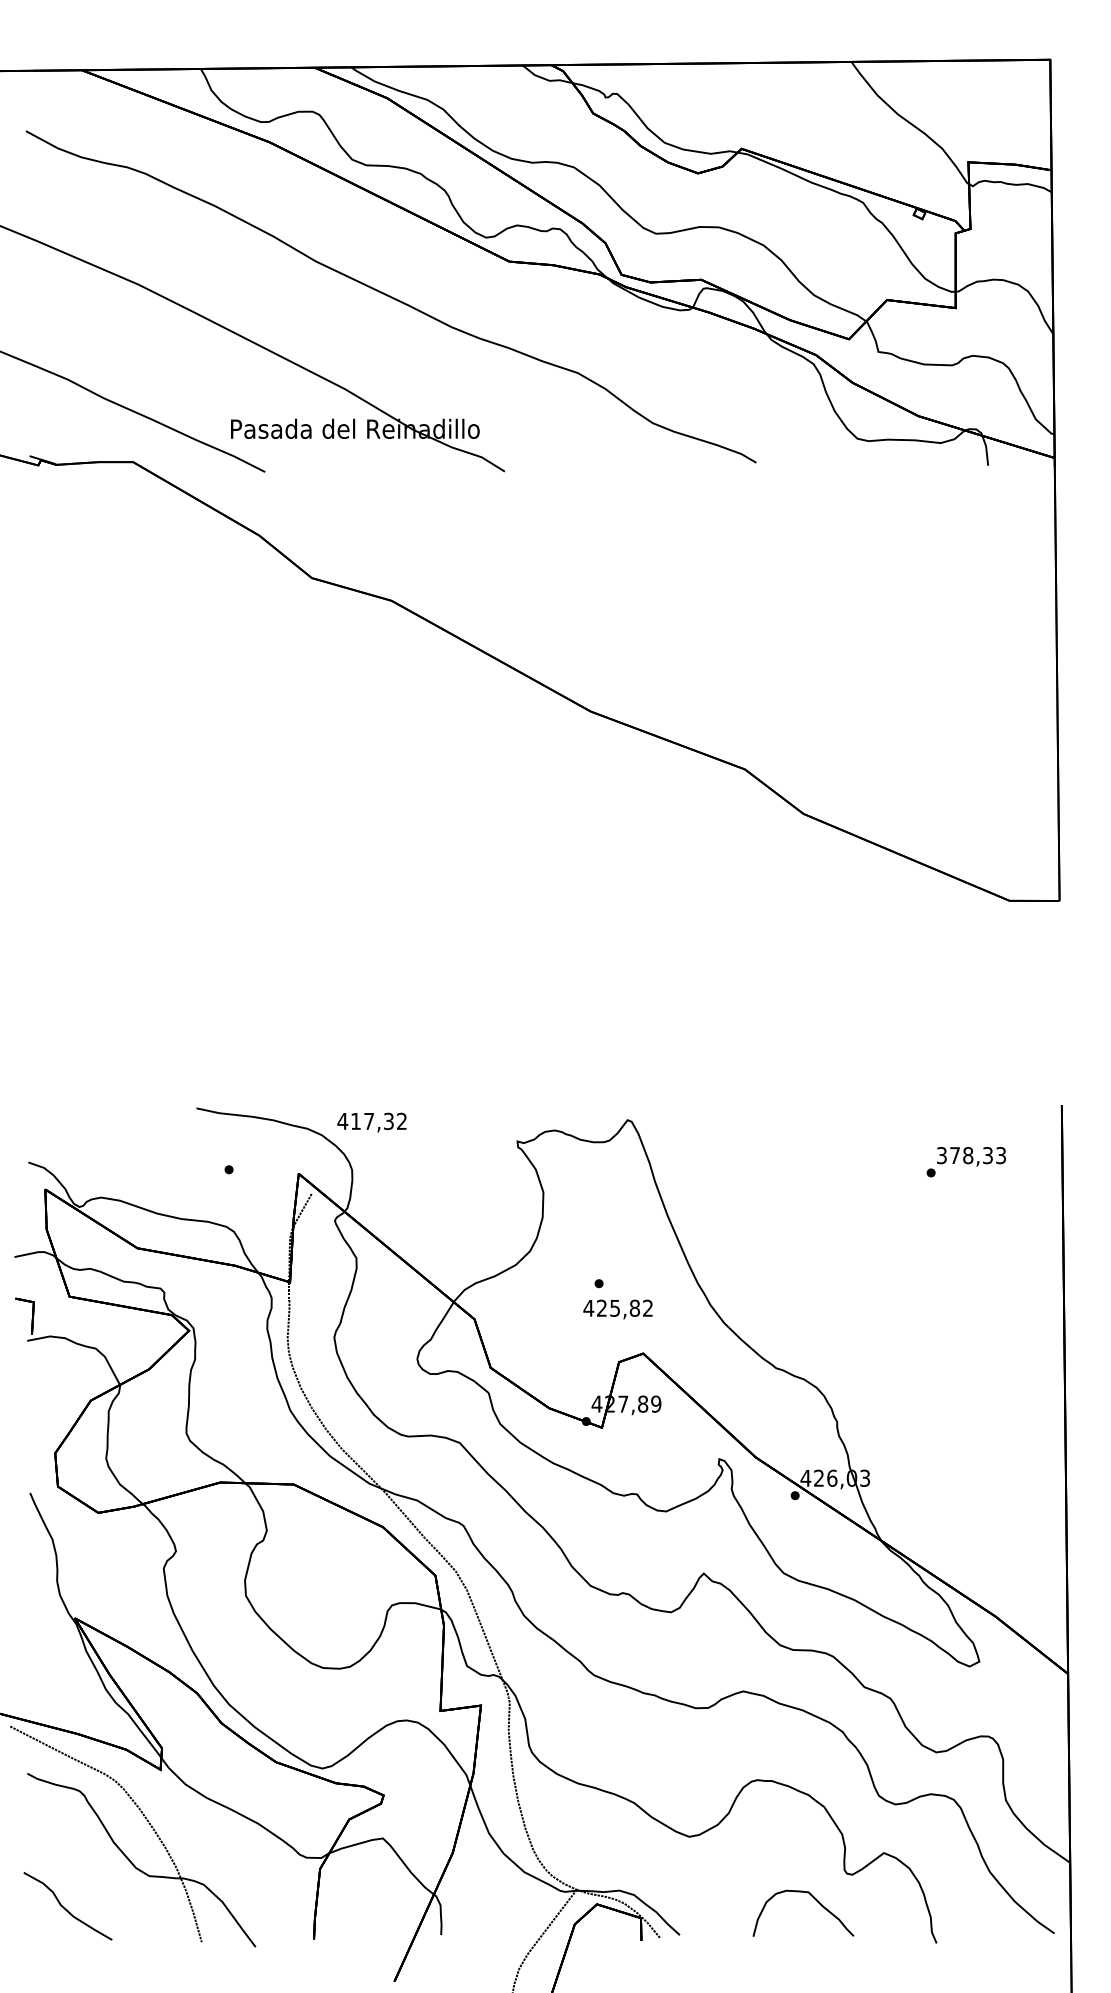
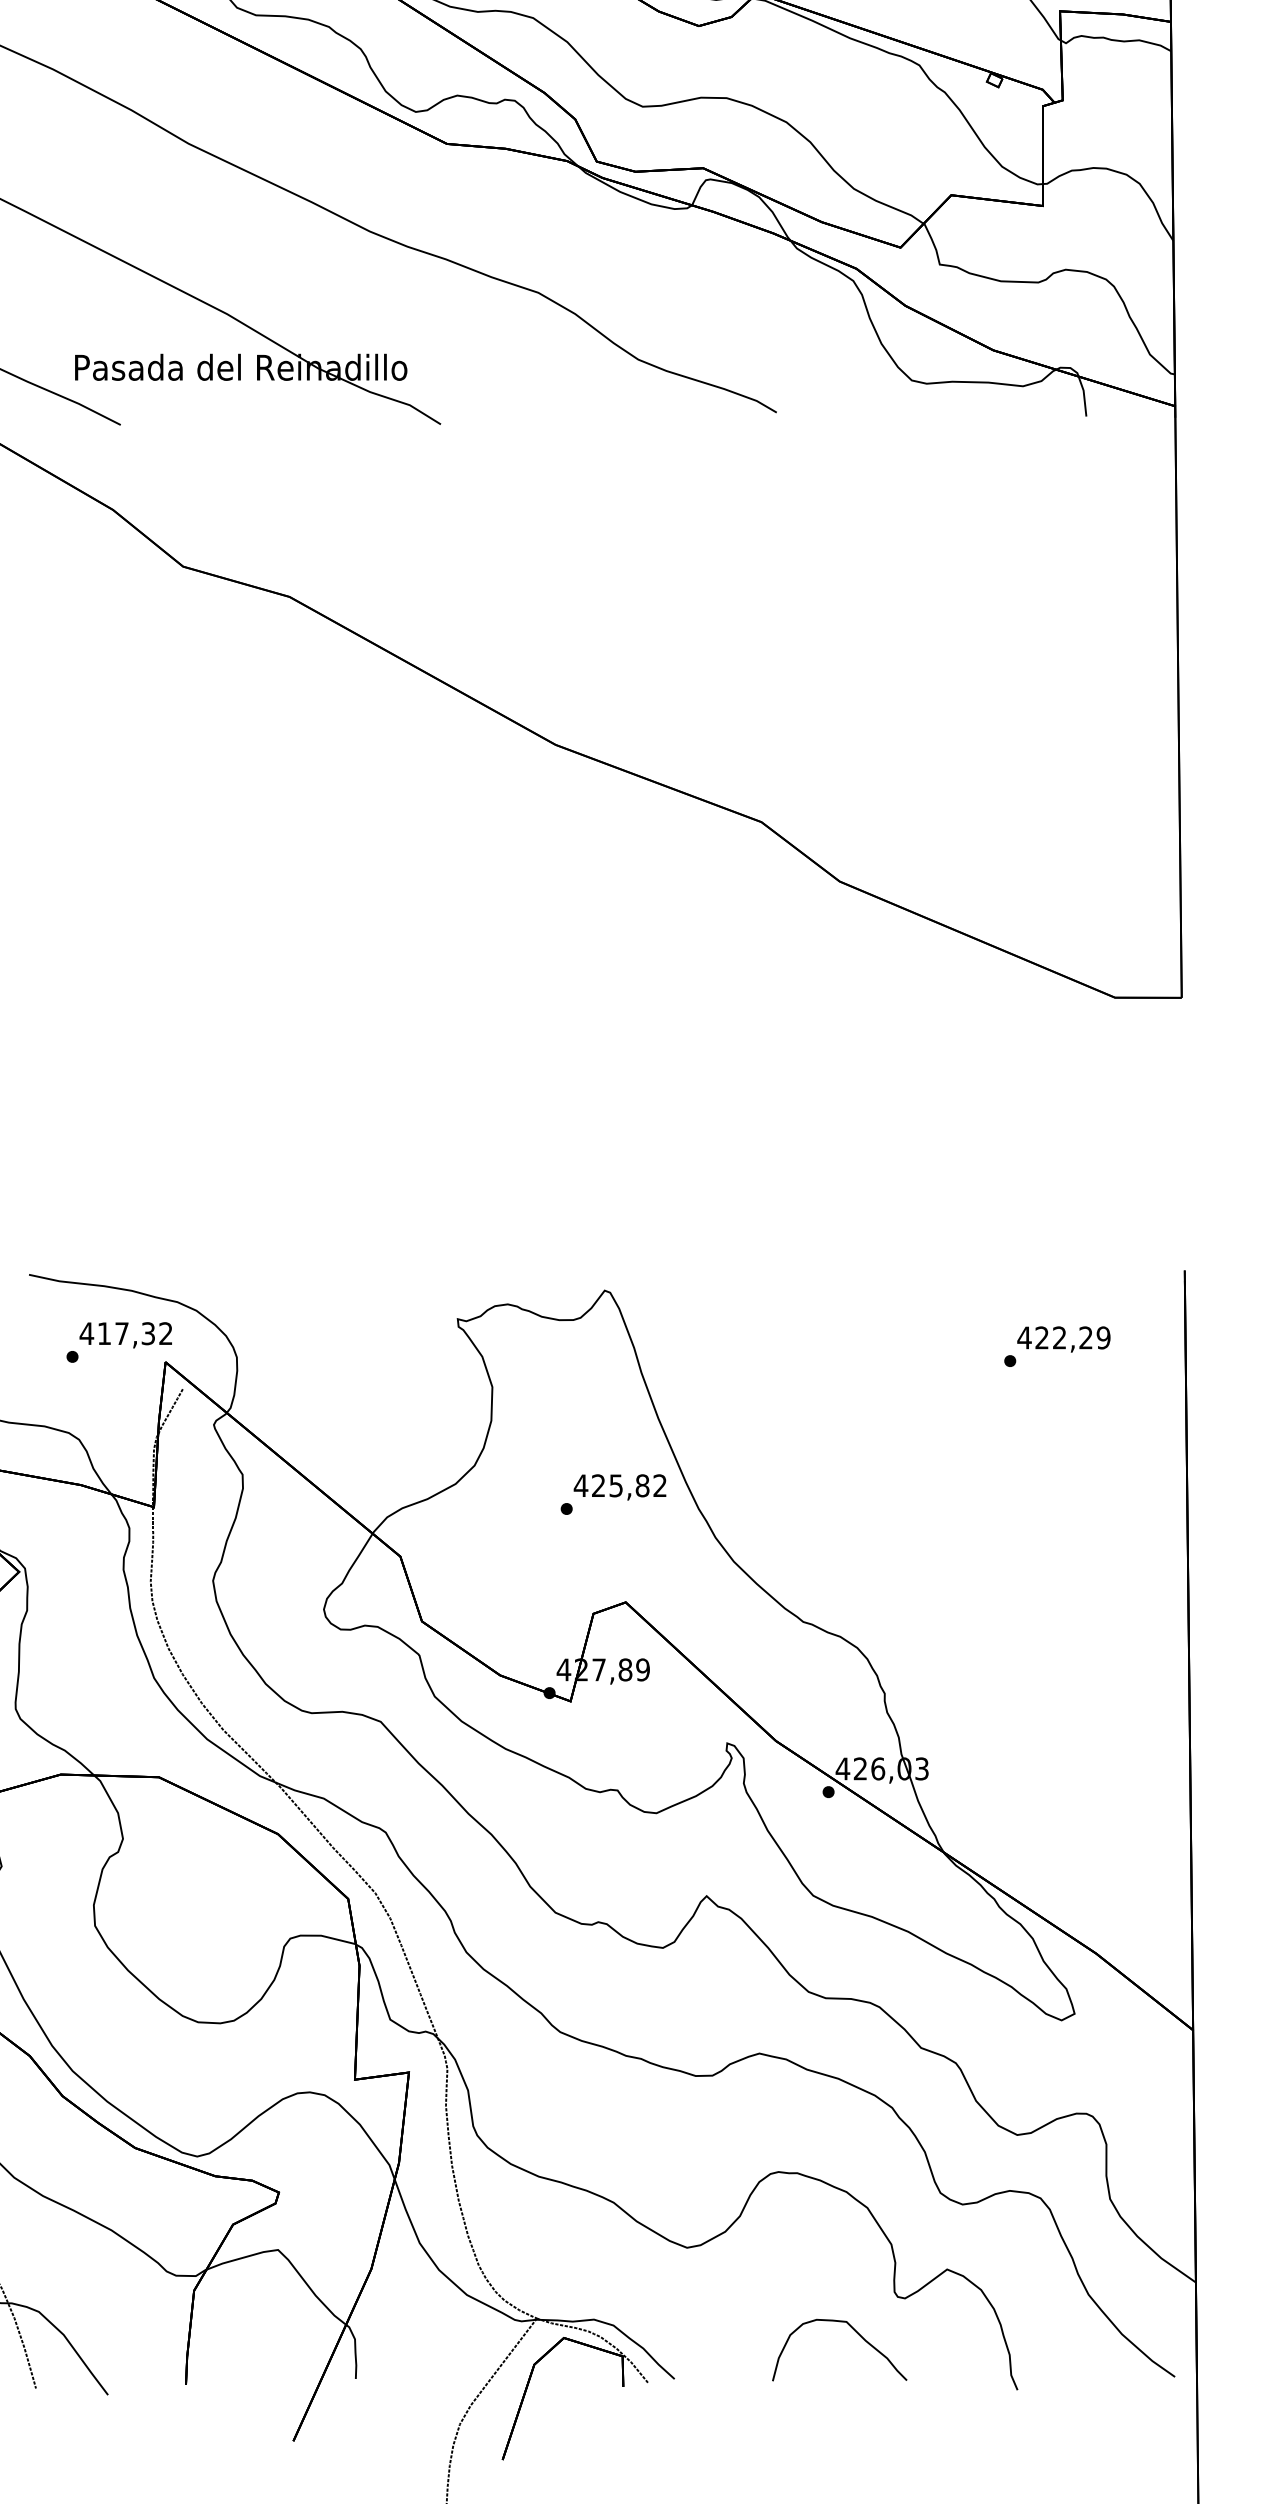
text: (371, 1122) -> (125, 1335), moved
text: (971, 1155) -> (1064, 1337), 378,33 -> 422,29
text: (617, 1309) -> (619, 1487), moved

